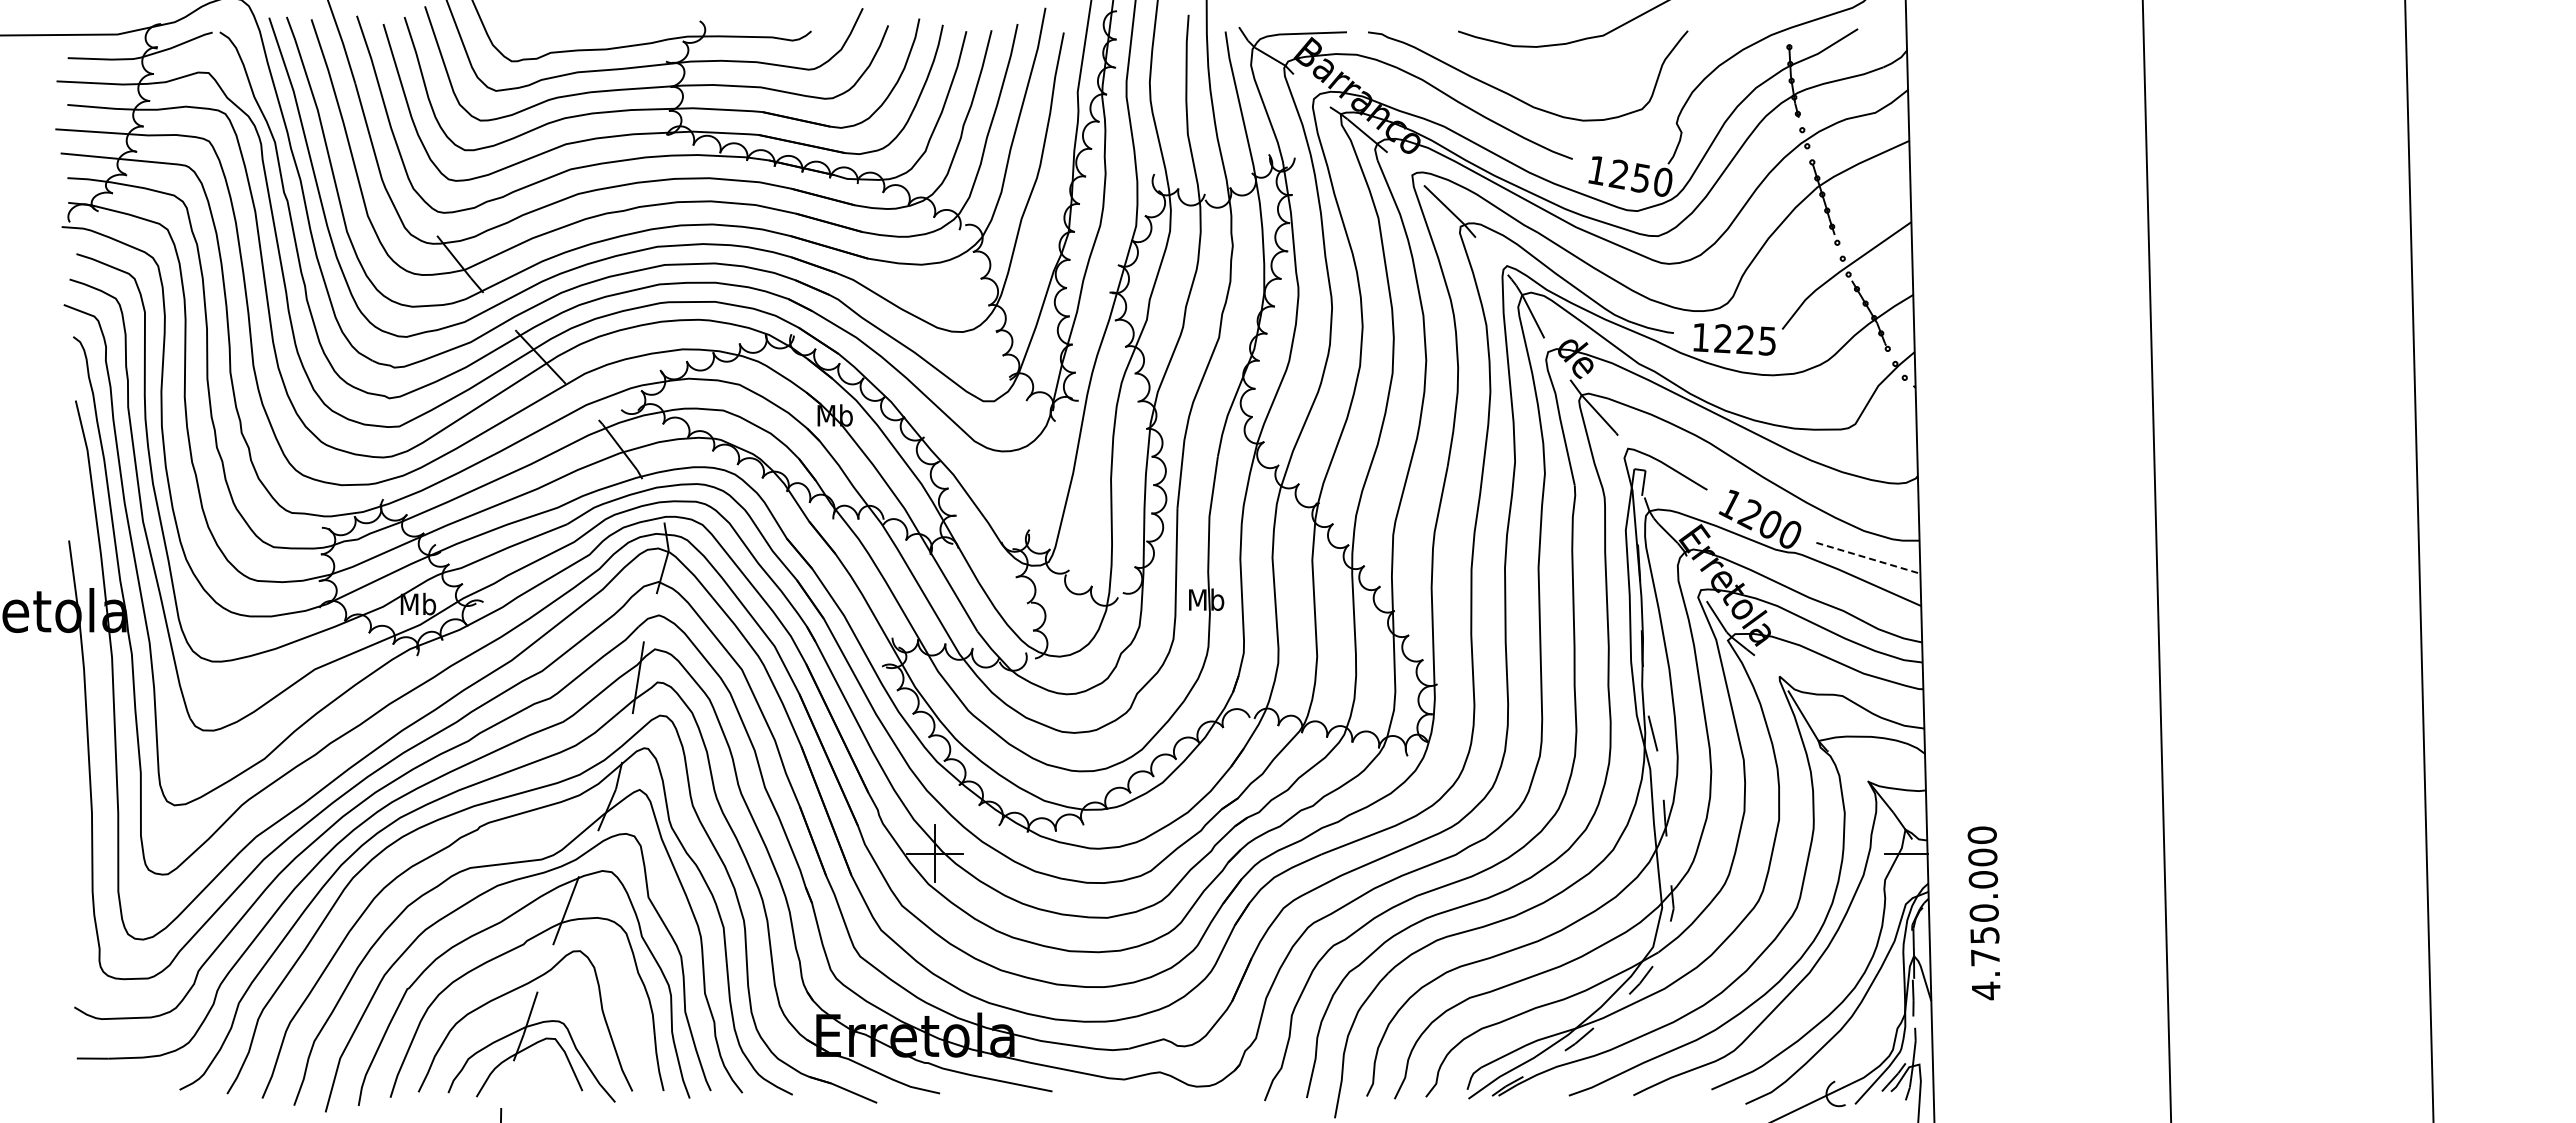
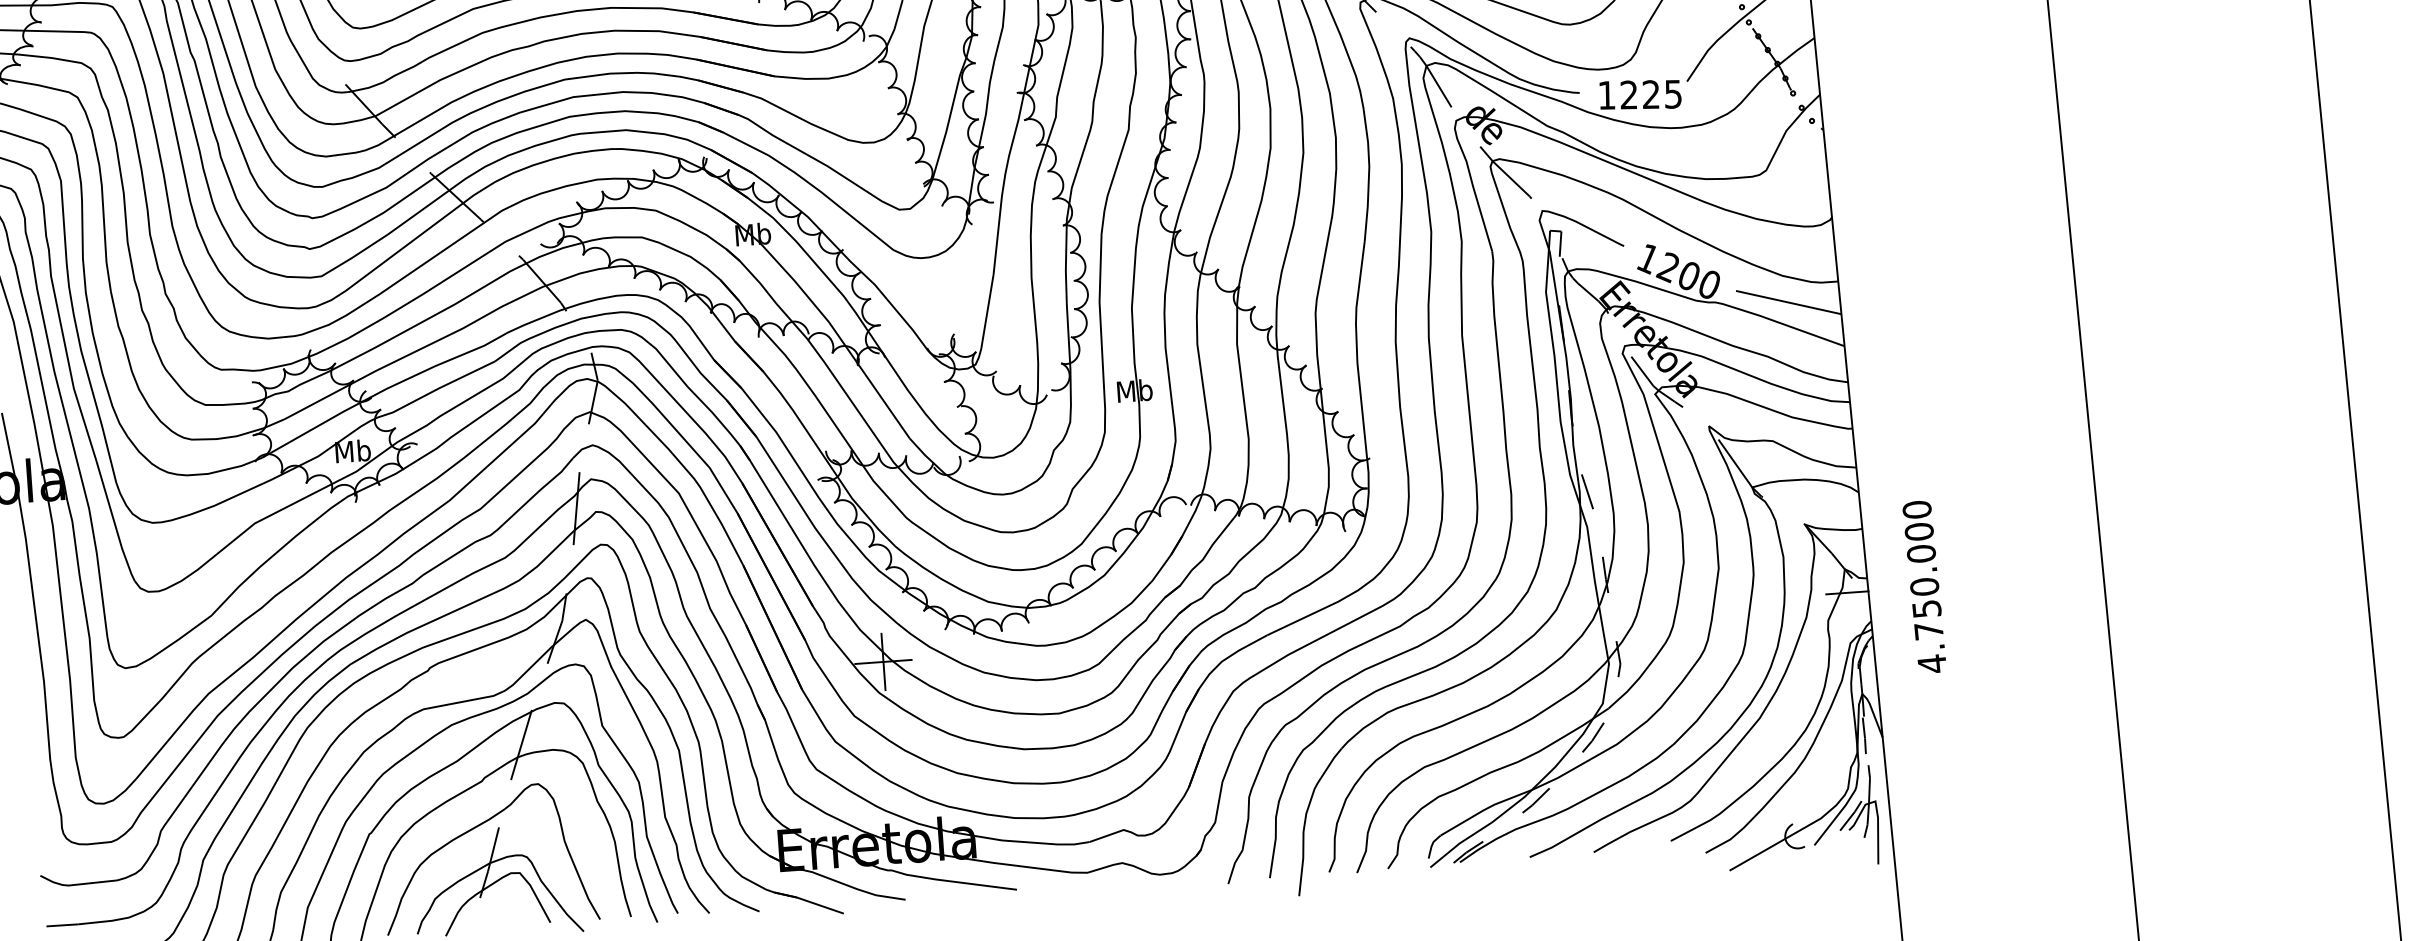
line: (1868, 558) -> (1788, 302), dashed -> solid
text: (1983, 913) -> (1923, 587), moved

